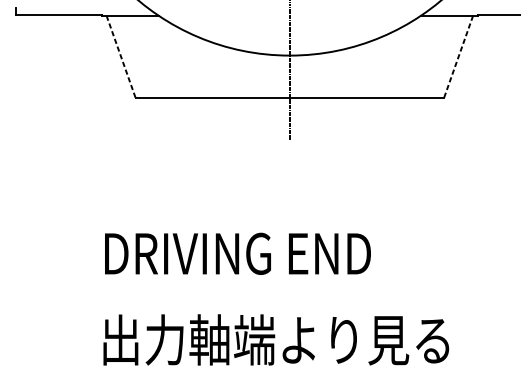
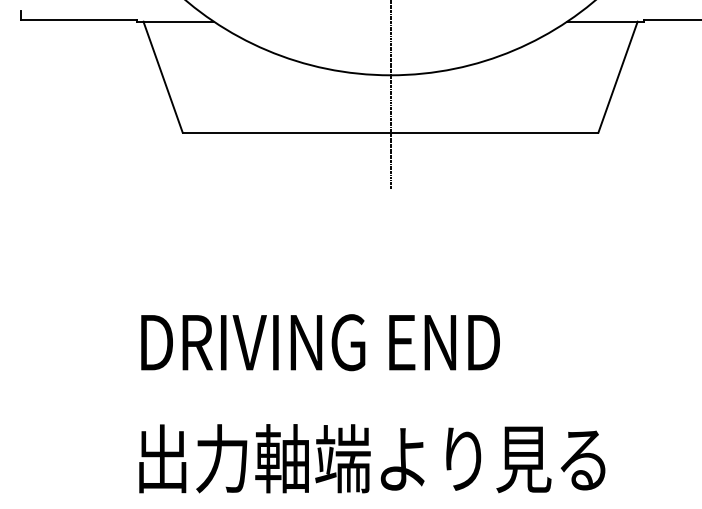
line: (121, 57) -> (163, 77), dashed -> solid
line: (458, 57) -> (618, 77), dashed -> solid

